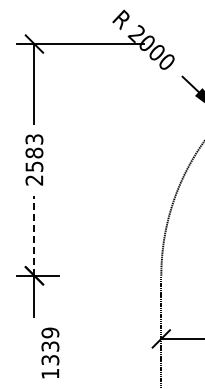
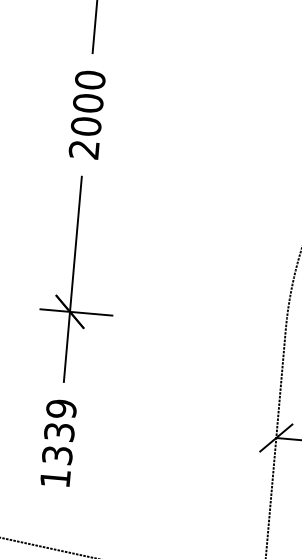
text: (34, 153) -> (88, 104), 2583 -> 2000
line: (34, 236) -> (75, 245), dashed -> solid
text: (50, 352) -> (58, 442), moved

